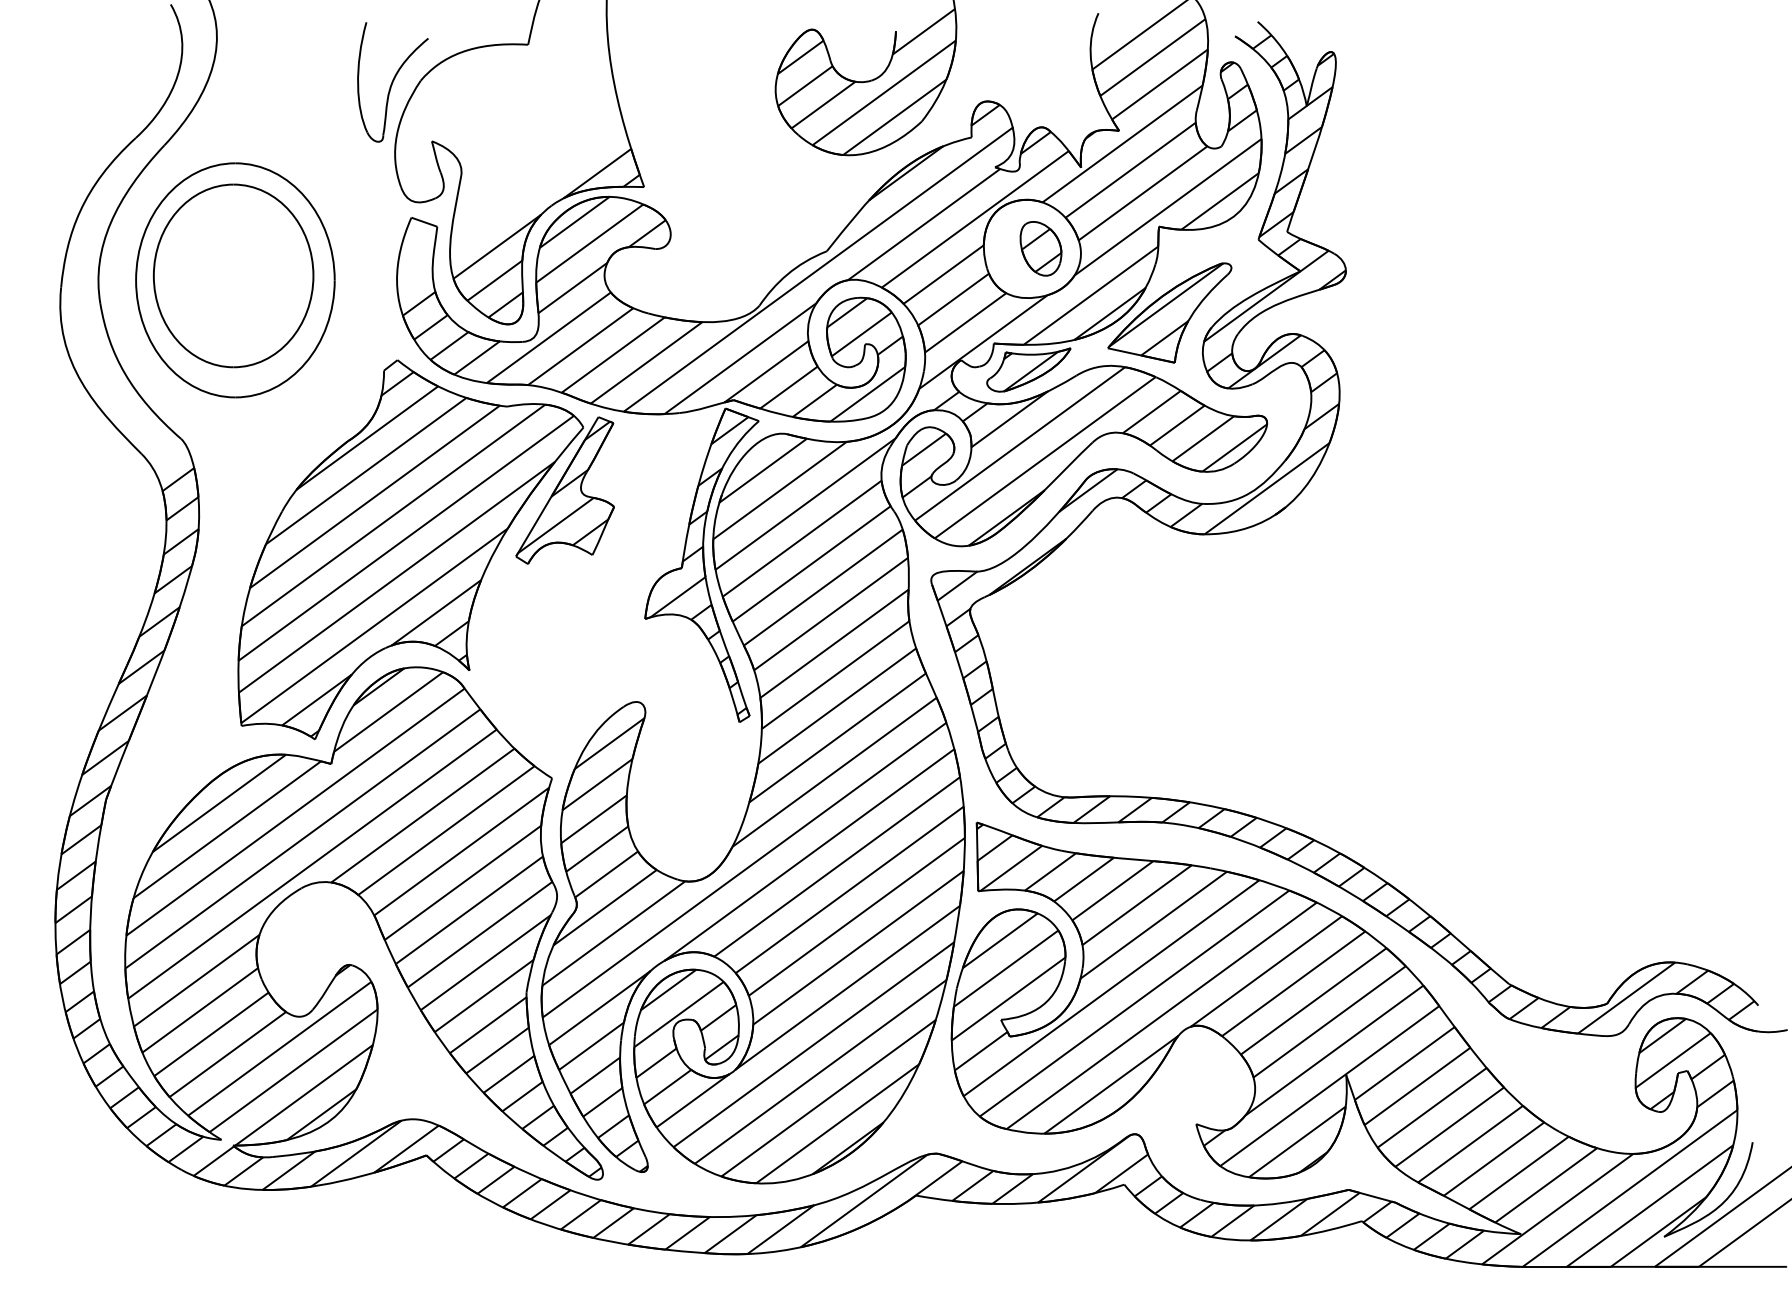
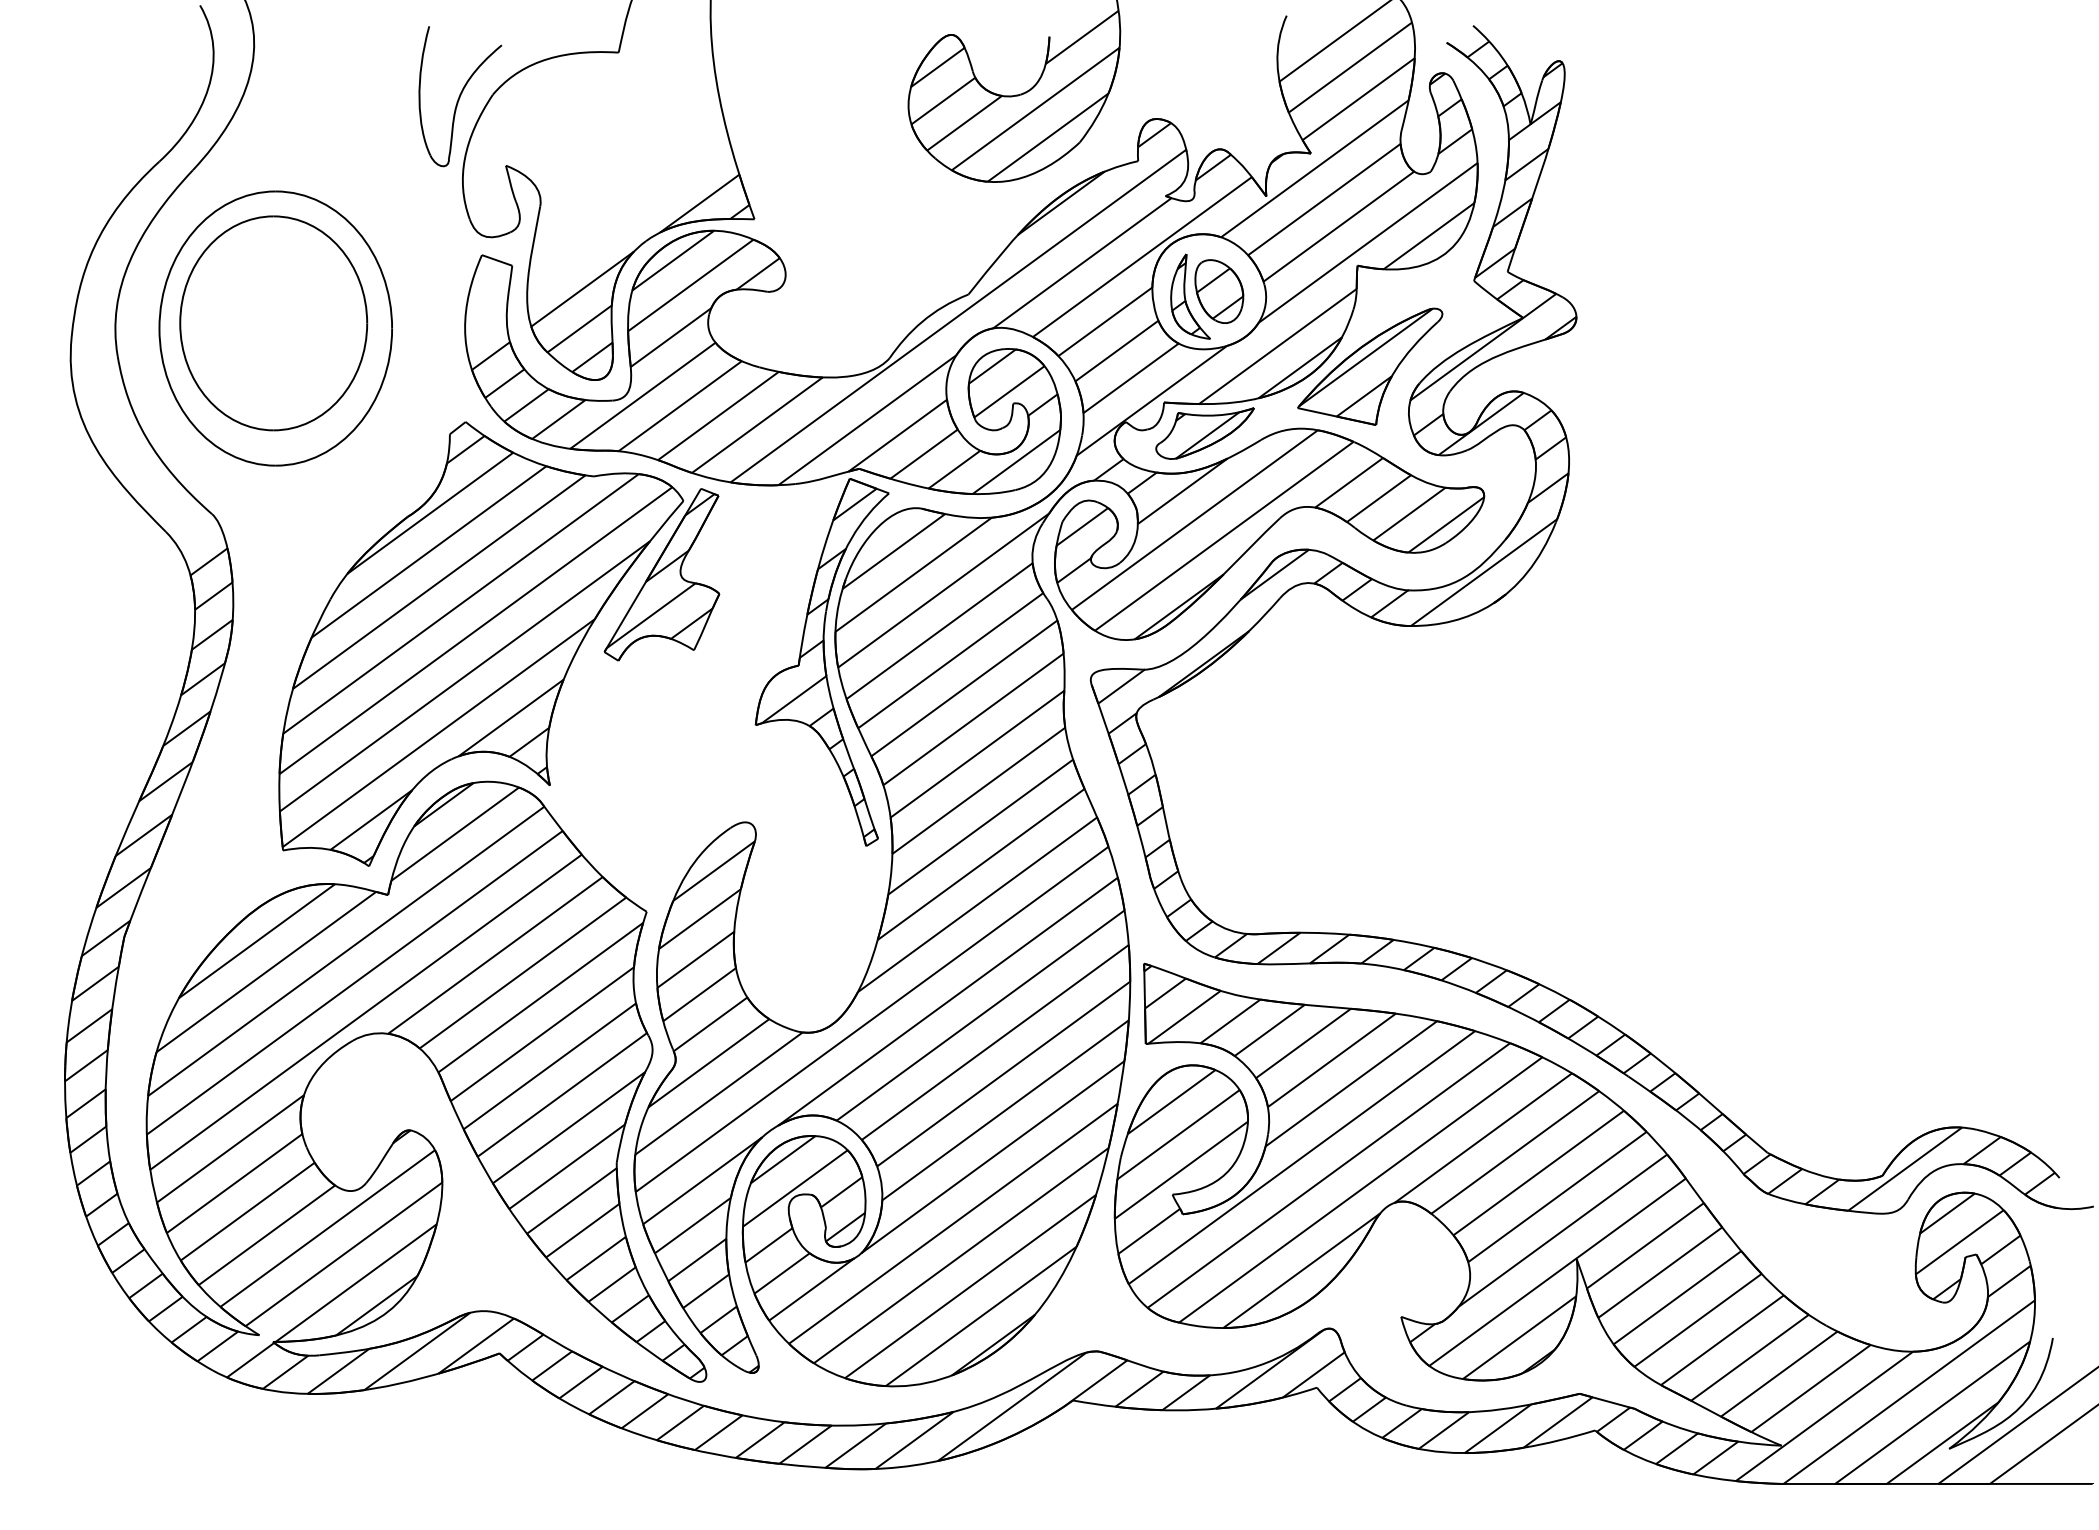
part: (1016, 252) -> (1190, 296), added

